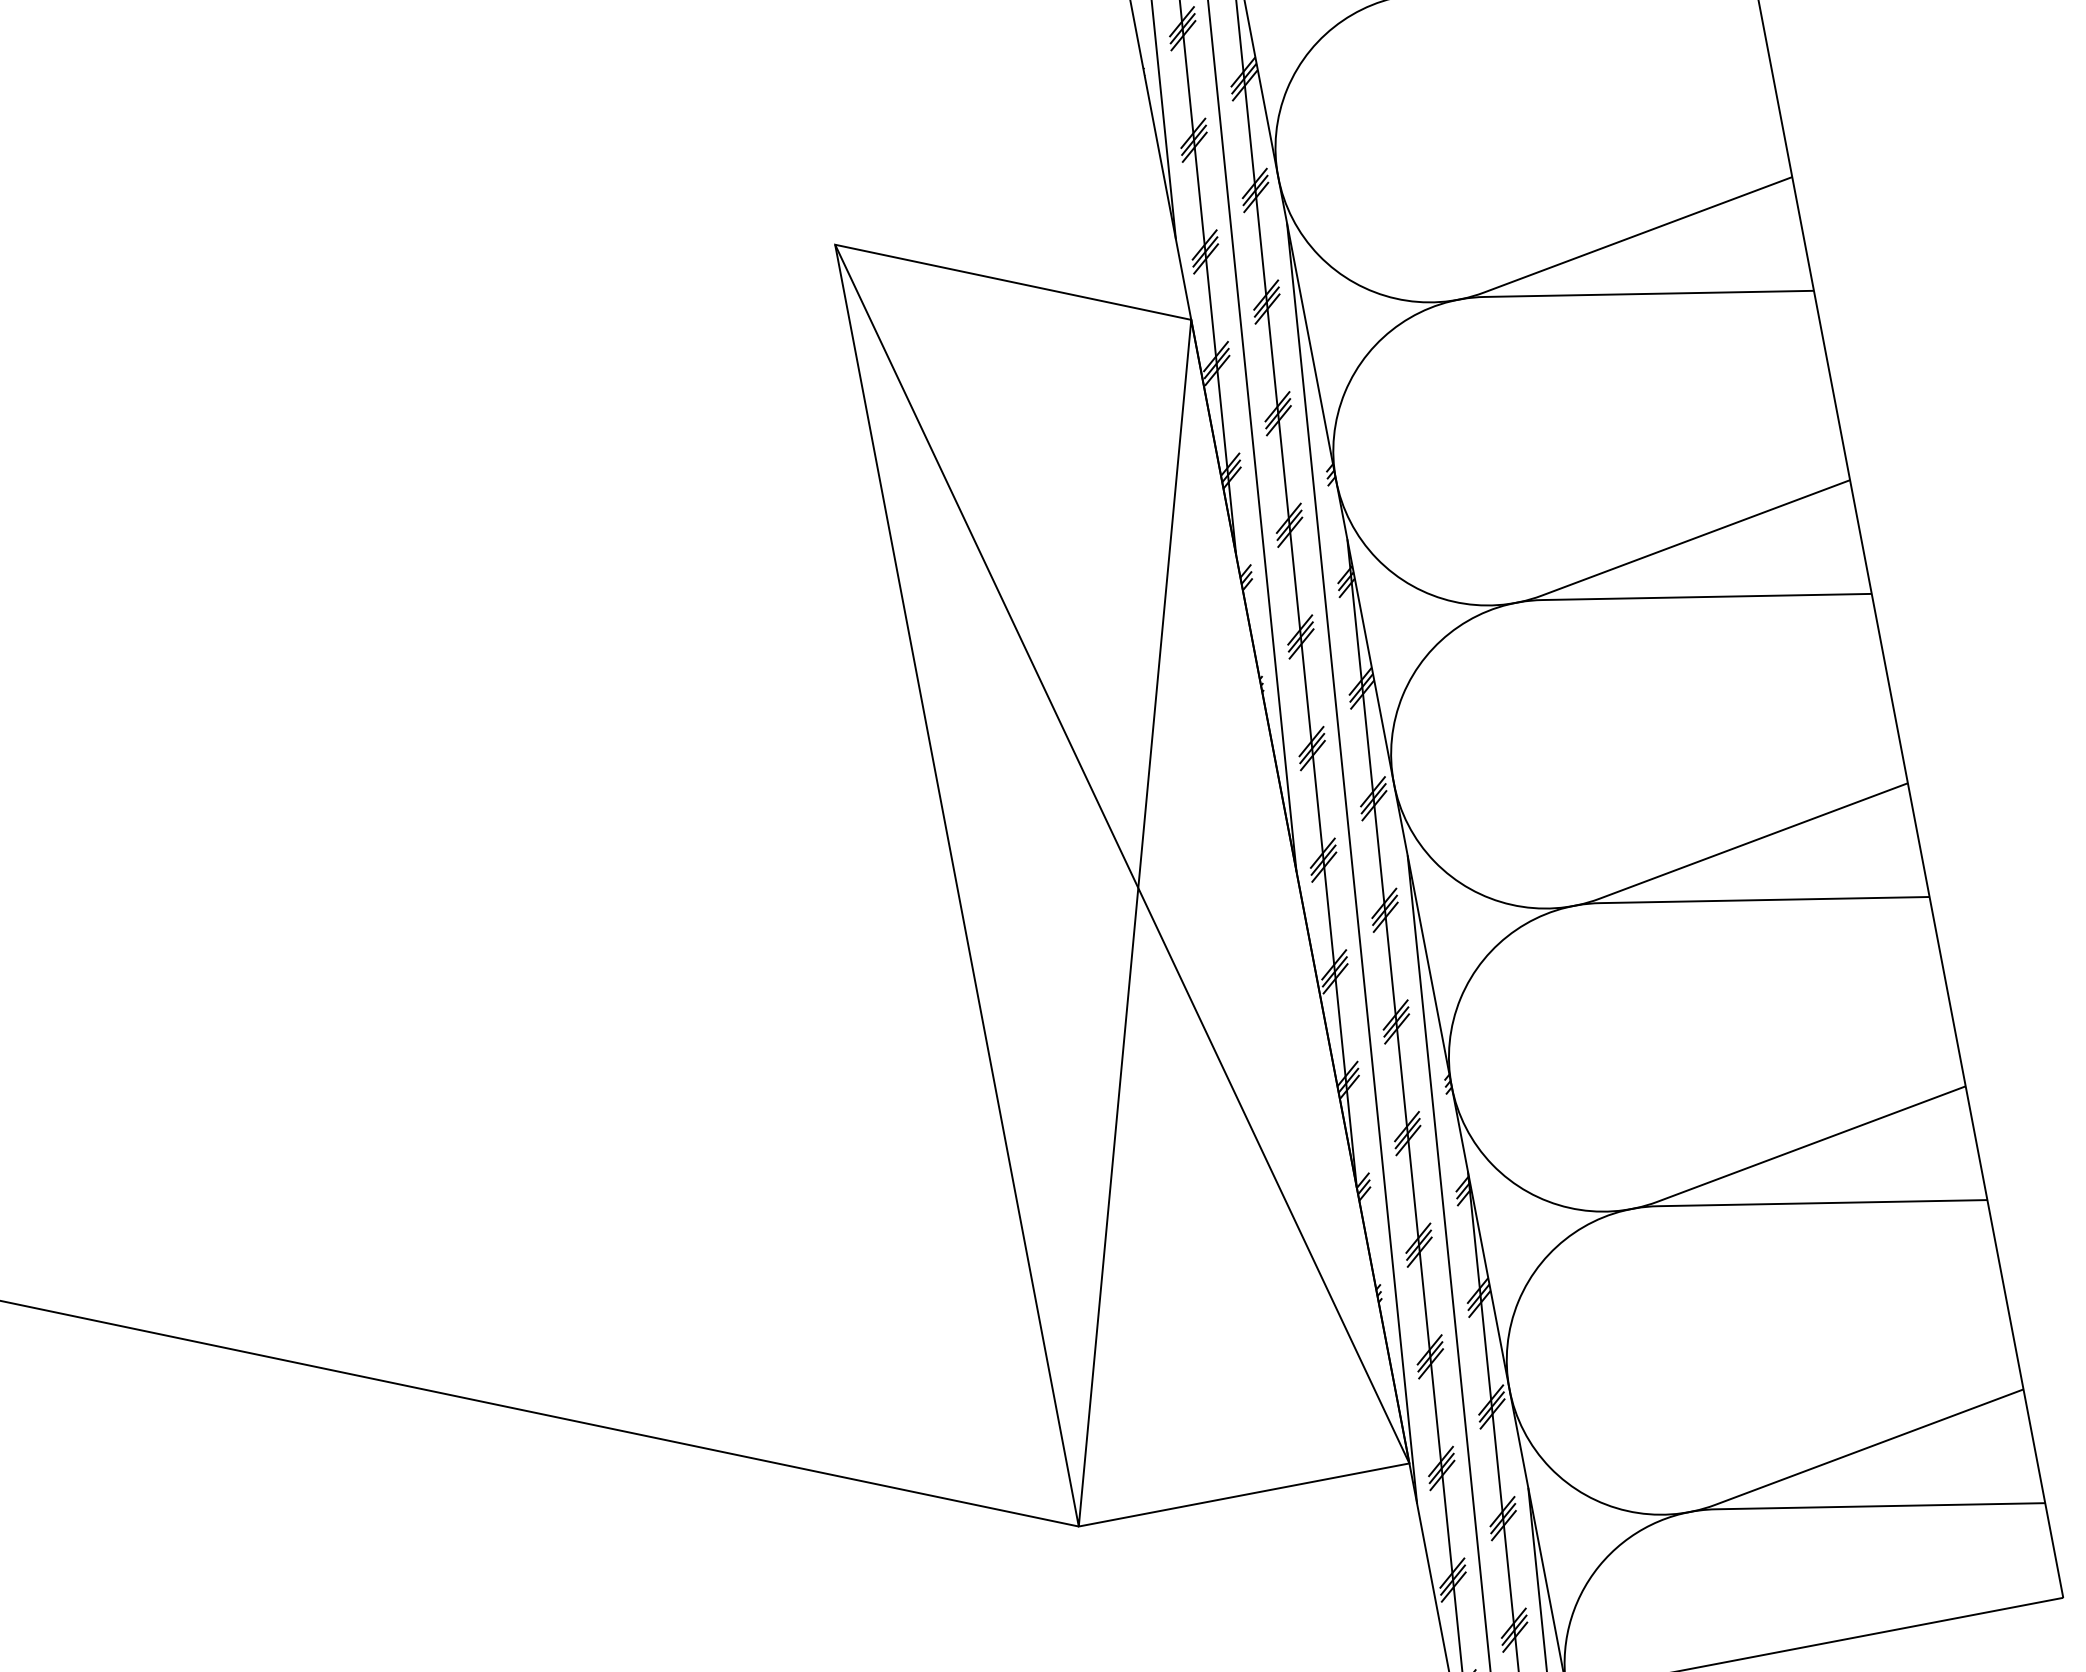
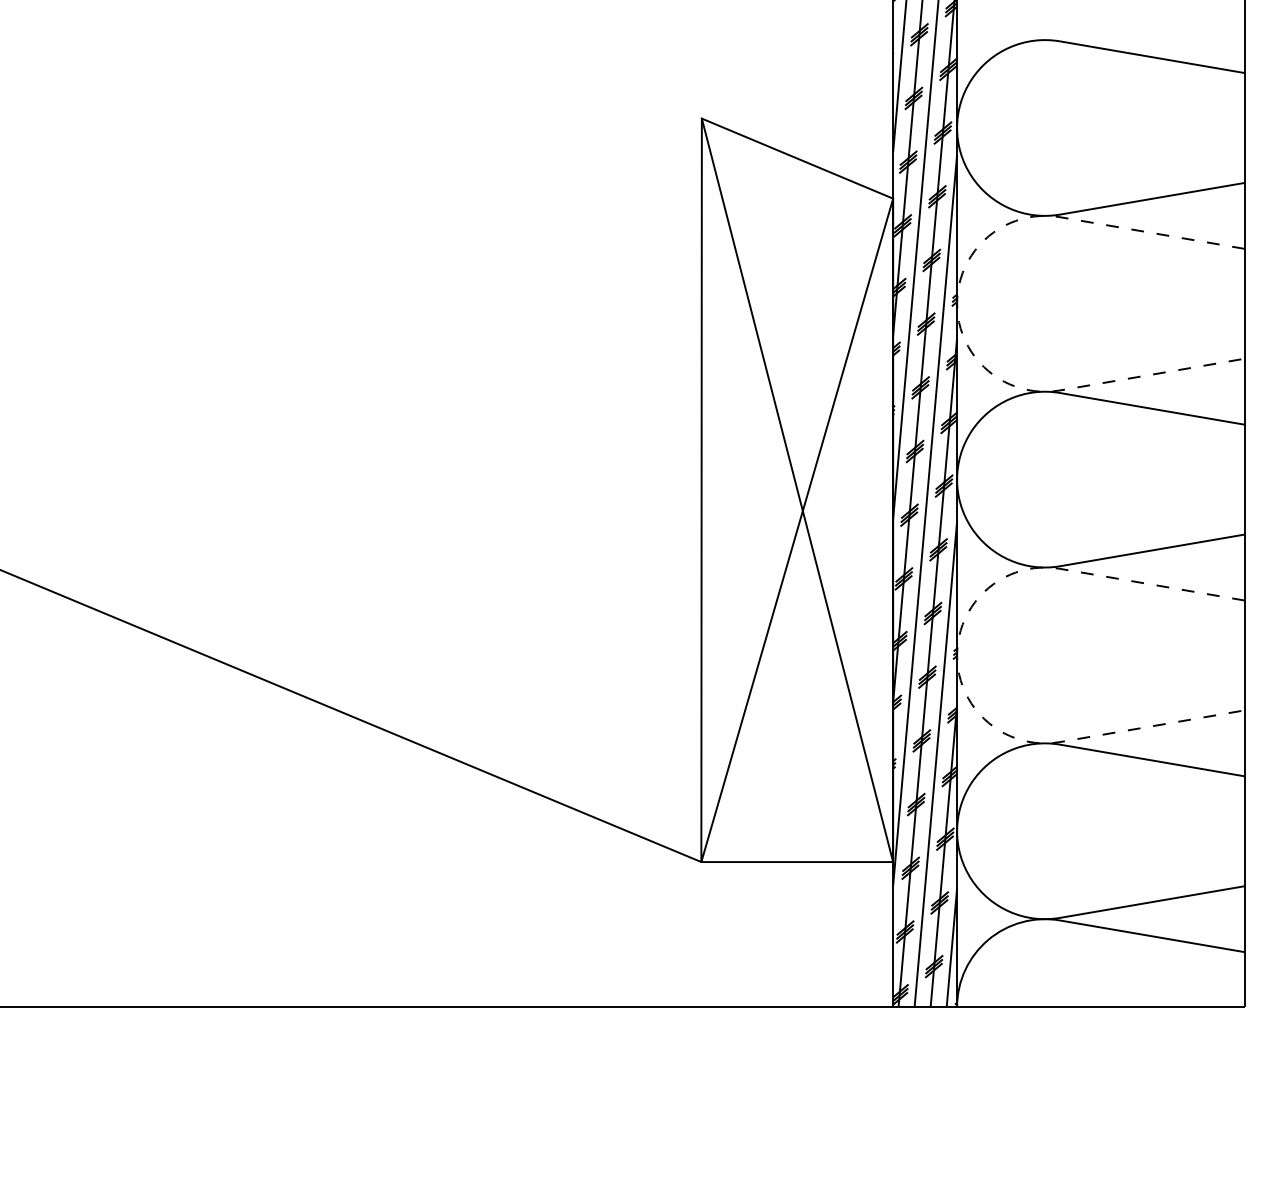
line: (1336, 479) -> (957, 303), solid -> dashed
line: (1452, 1086) -> (957, 655), solid -> dashed

